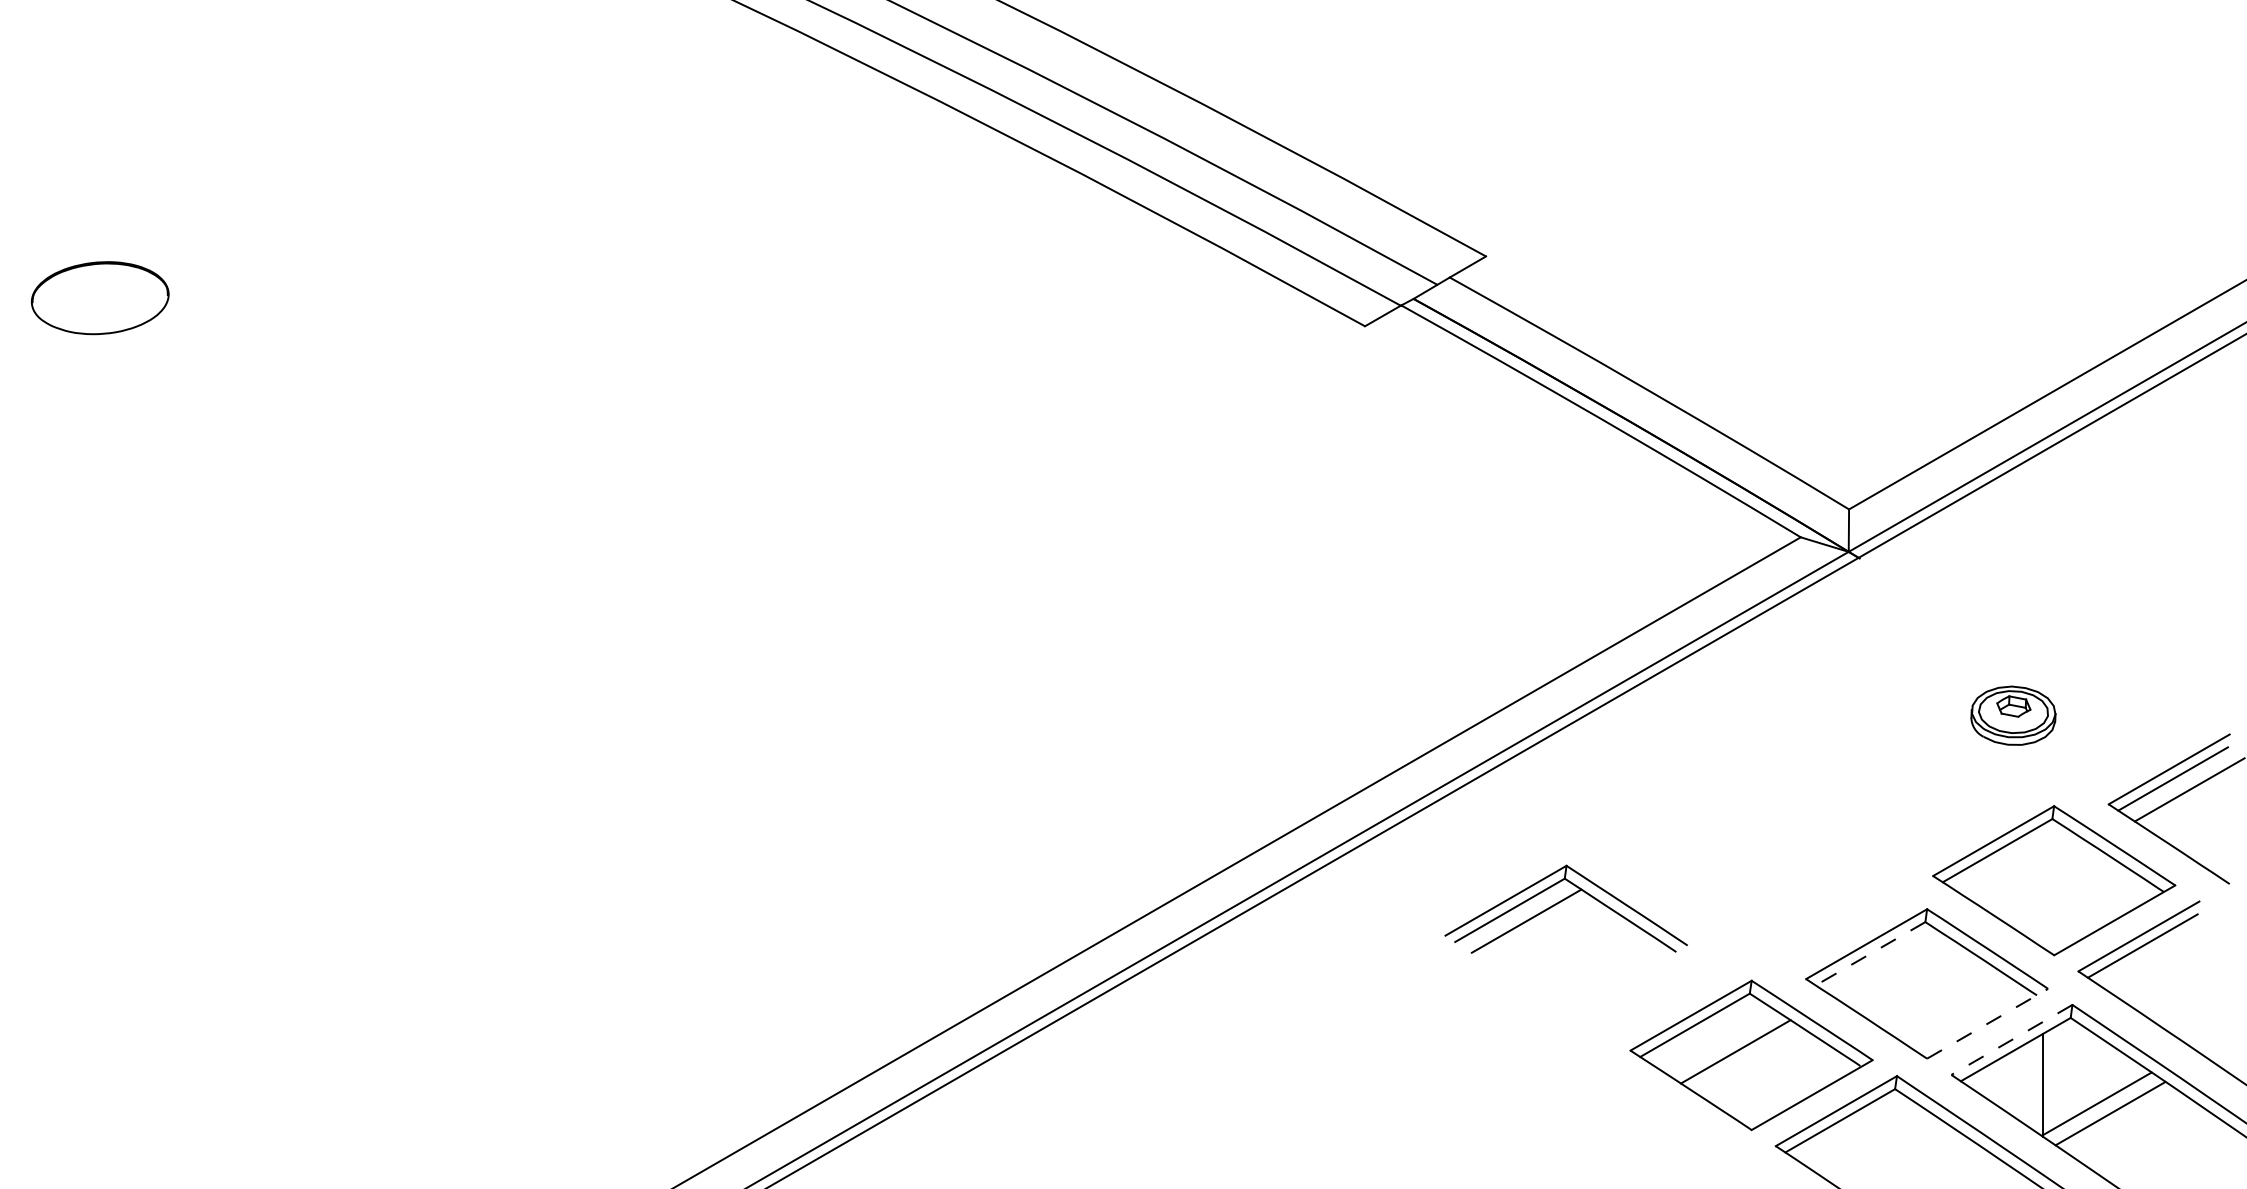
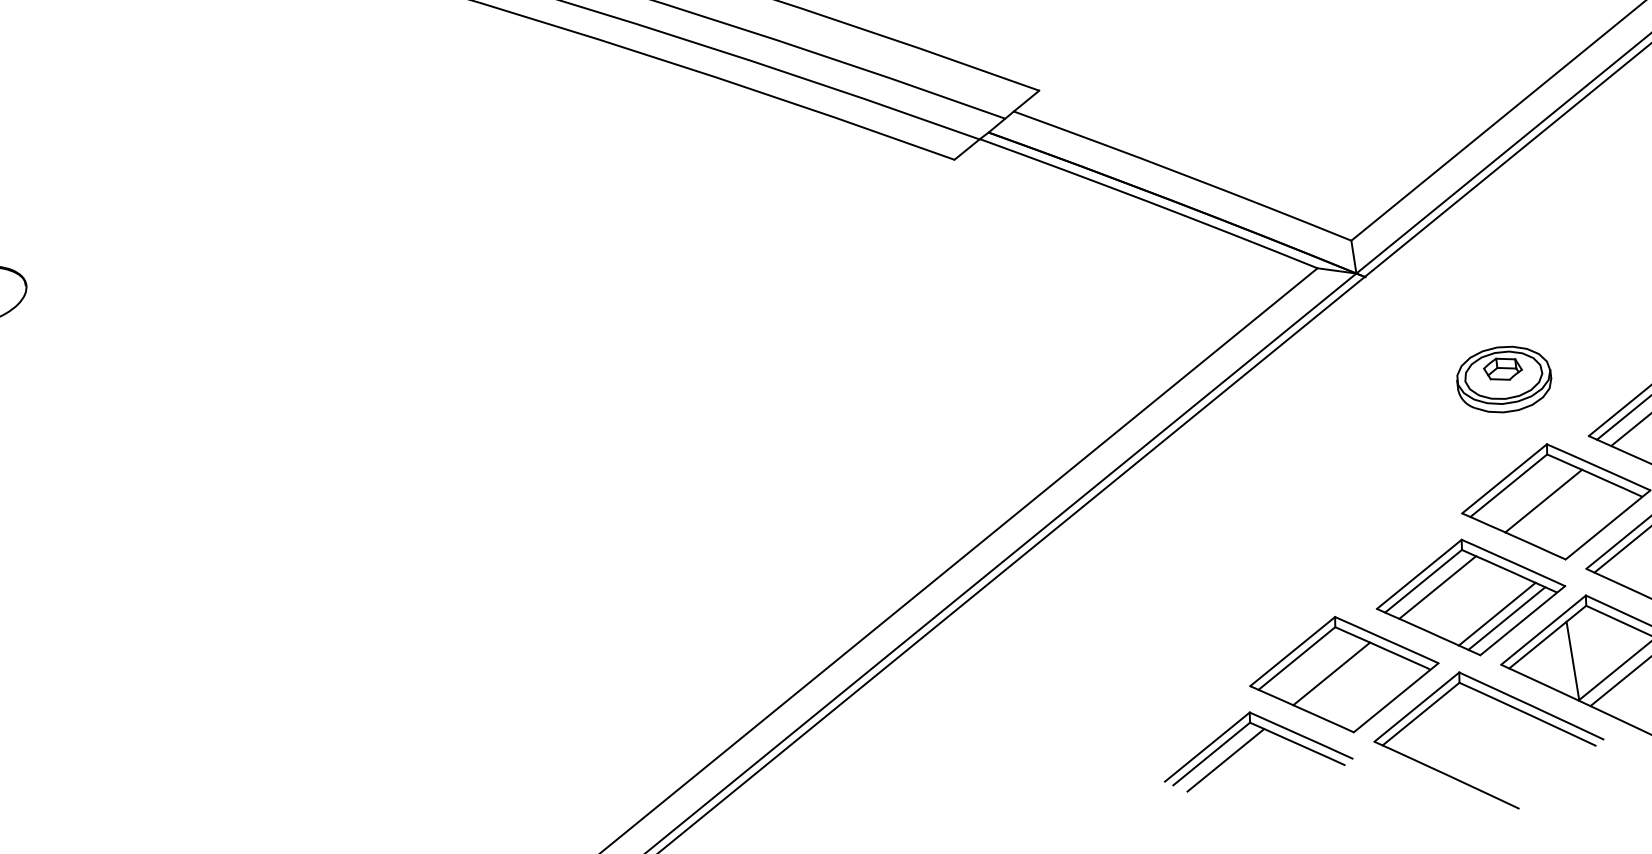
part: (2013, 715) -> (1504, 379), size x1.43
line: (2038, 876) -> (1543, 500), added
part: (1561, 902) -> (1250, 741), moved
line: (1870, 954) -> (1423, 581), dashed -> solid
line: (1887, 964) -> (1438, 587), added
line: (1956, 1010) -> (1497, 614), added
line: (1967, 1017) -> (1506, 618), added
line: (1987, 1023) -> (1522, 620), dashed -> solid
line: (2011, 1039) -> (1543, 629), dashed -> solid

